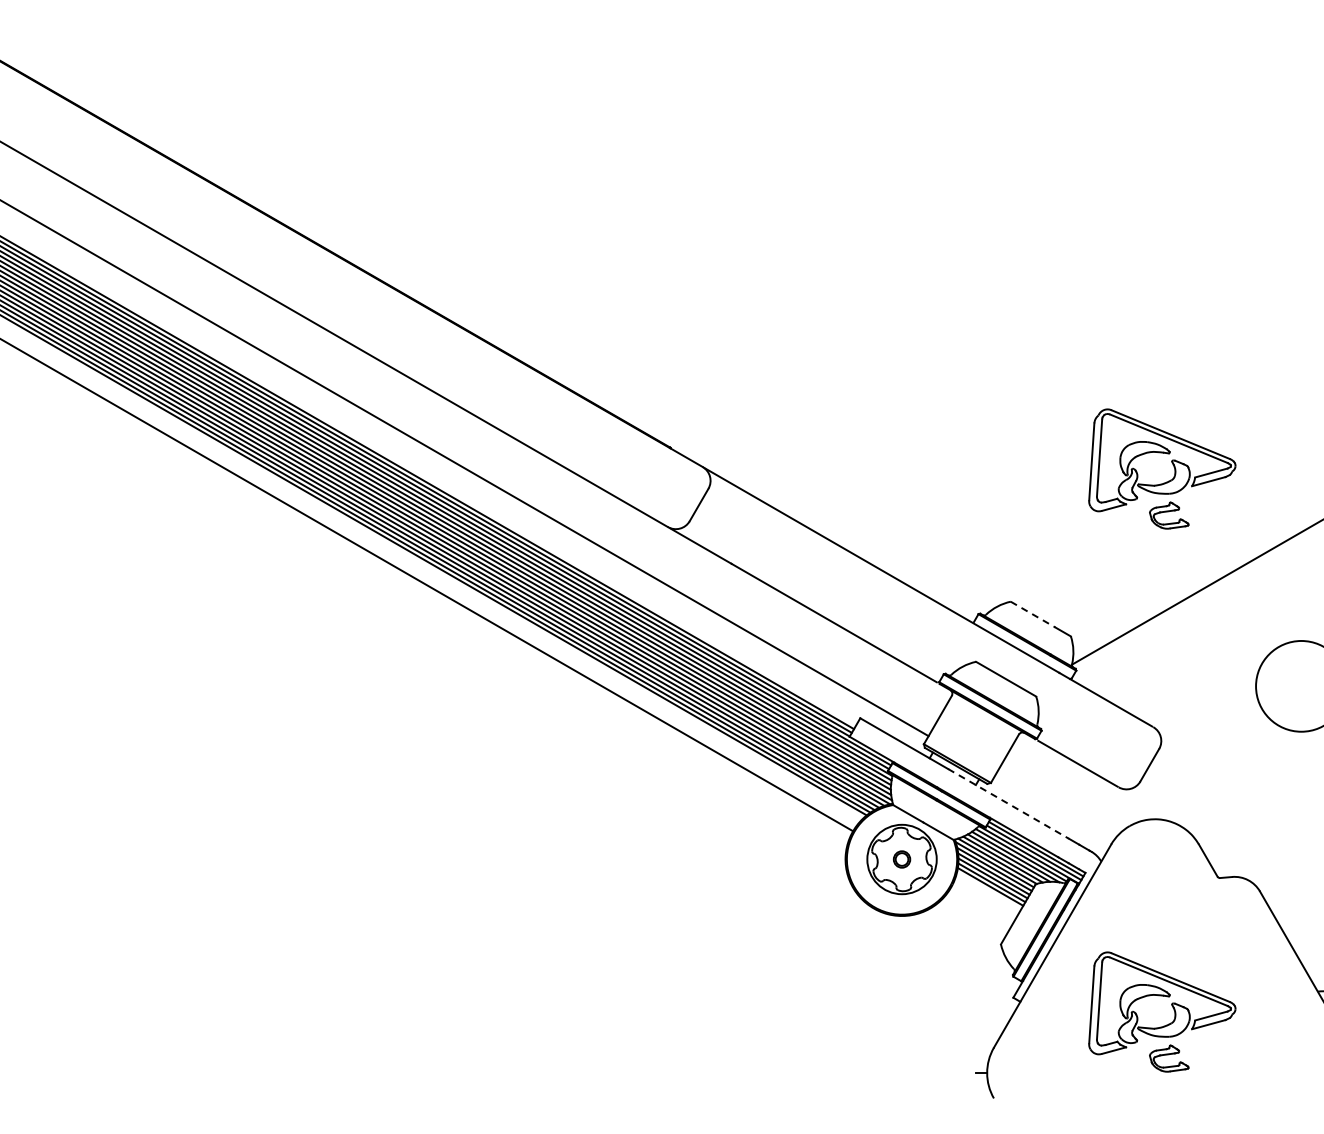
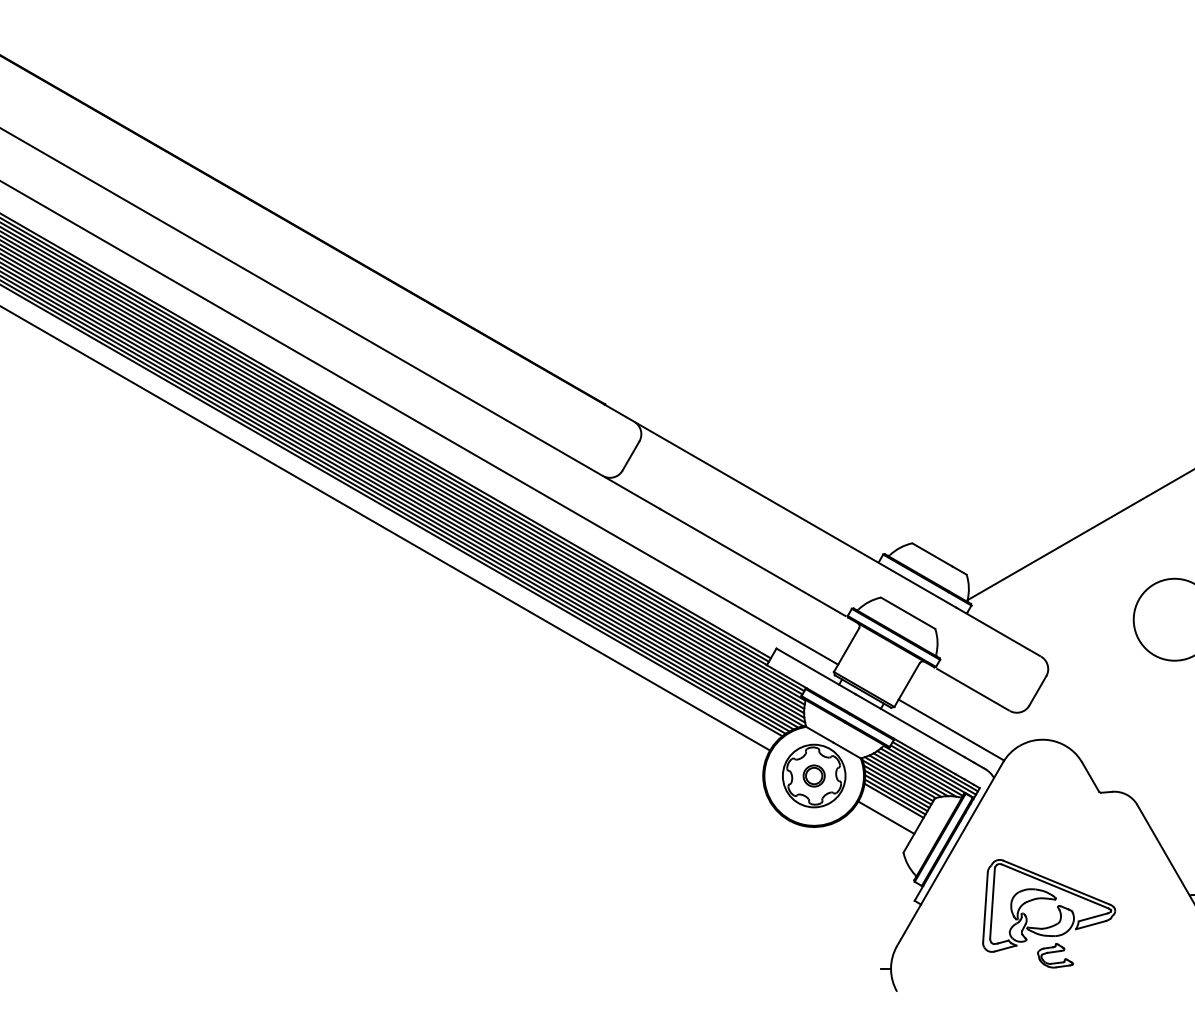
part: (1172, 464) -> (1058, 419), removed
line: (1033, 614) -> (932, 554), dashed -> solid
line: (1008, 803) -> (910, 725), dashed -> solid
line: (1053, 808) -> (950, 730), added
part: (901, 859) -> (813, 776), size x1.43
line: (981, 905) -> (885, 817), added

